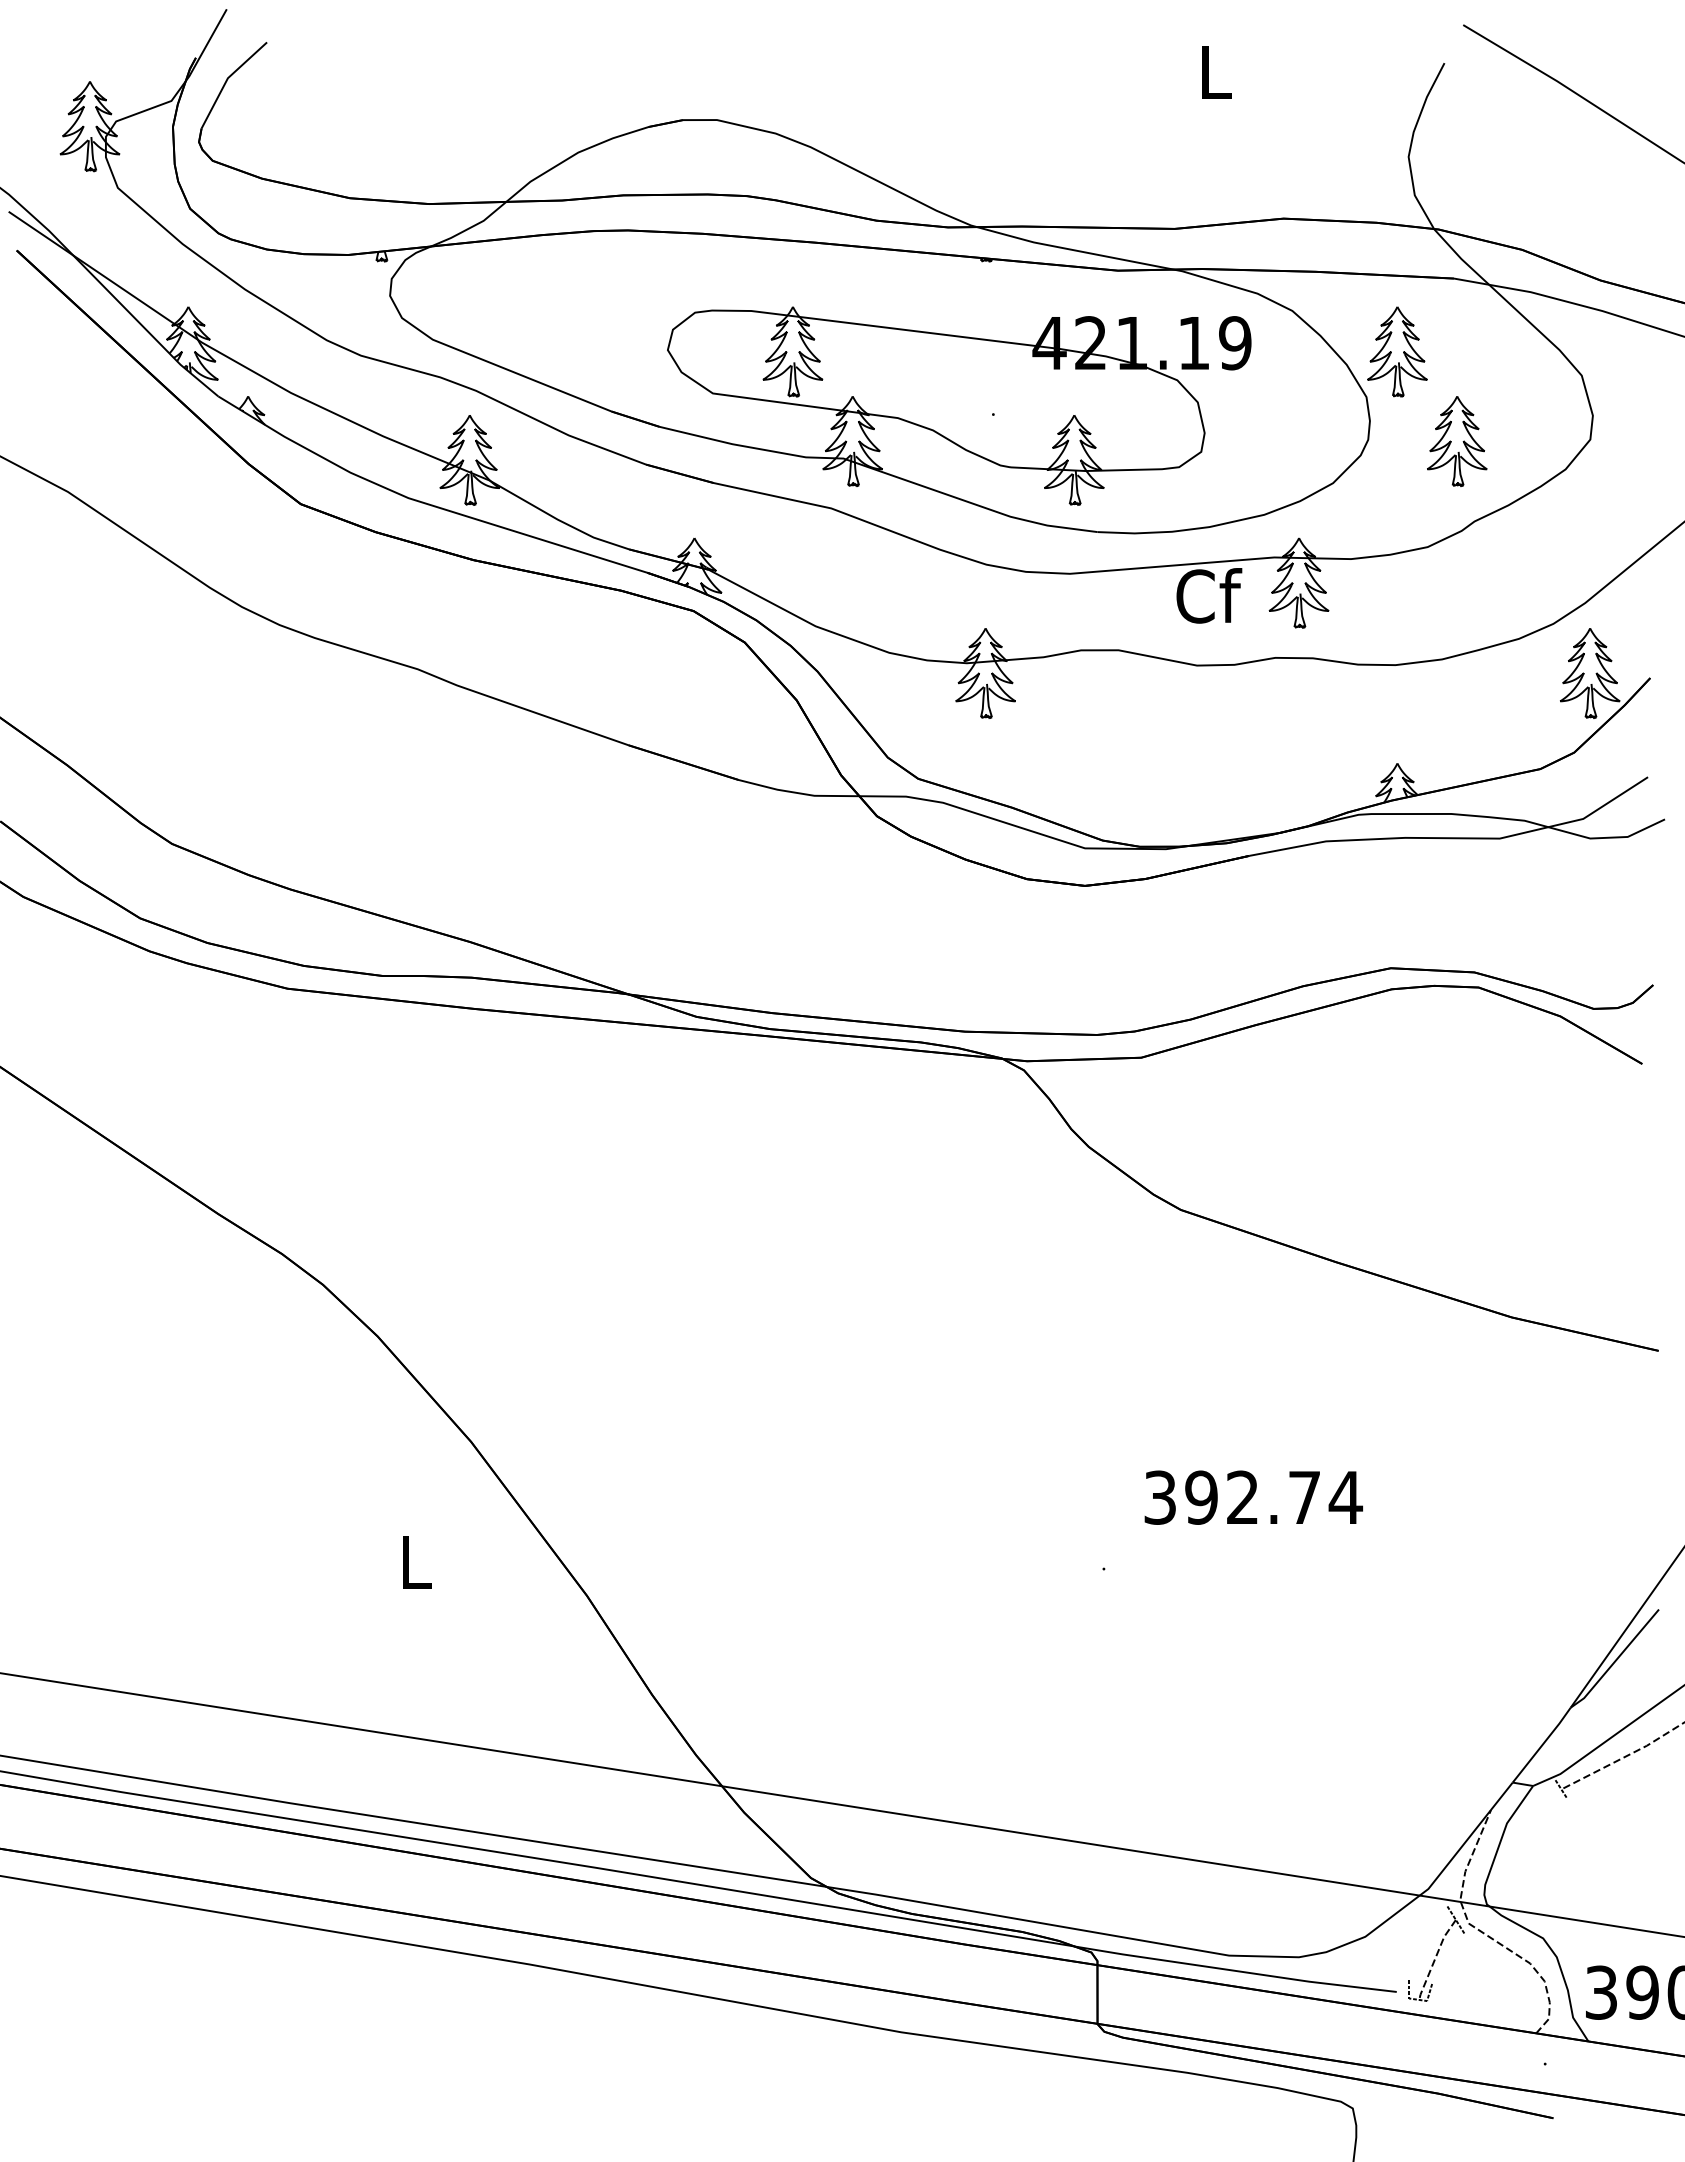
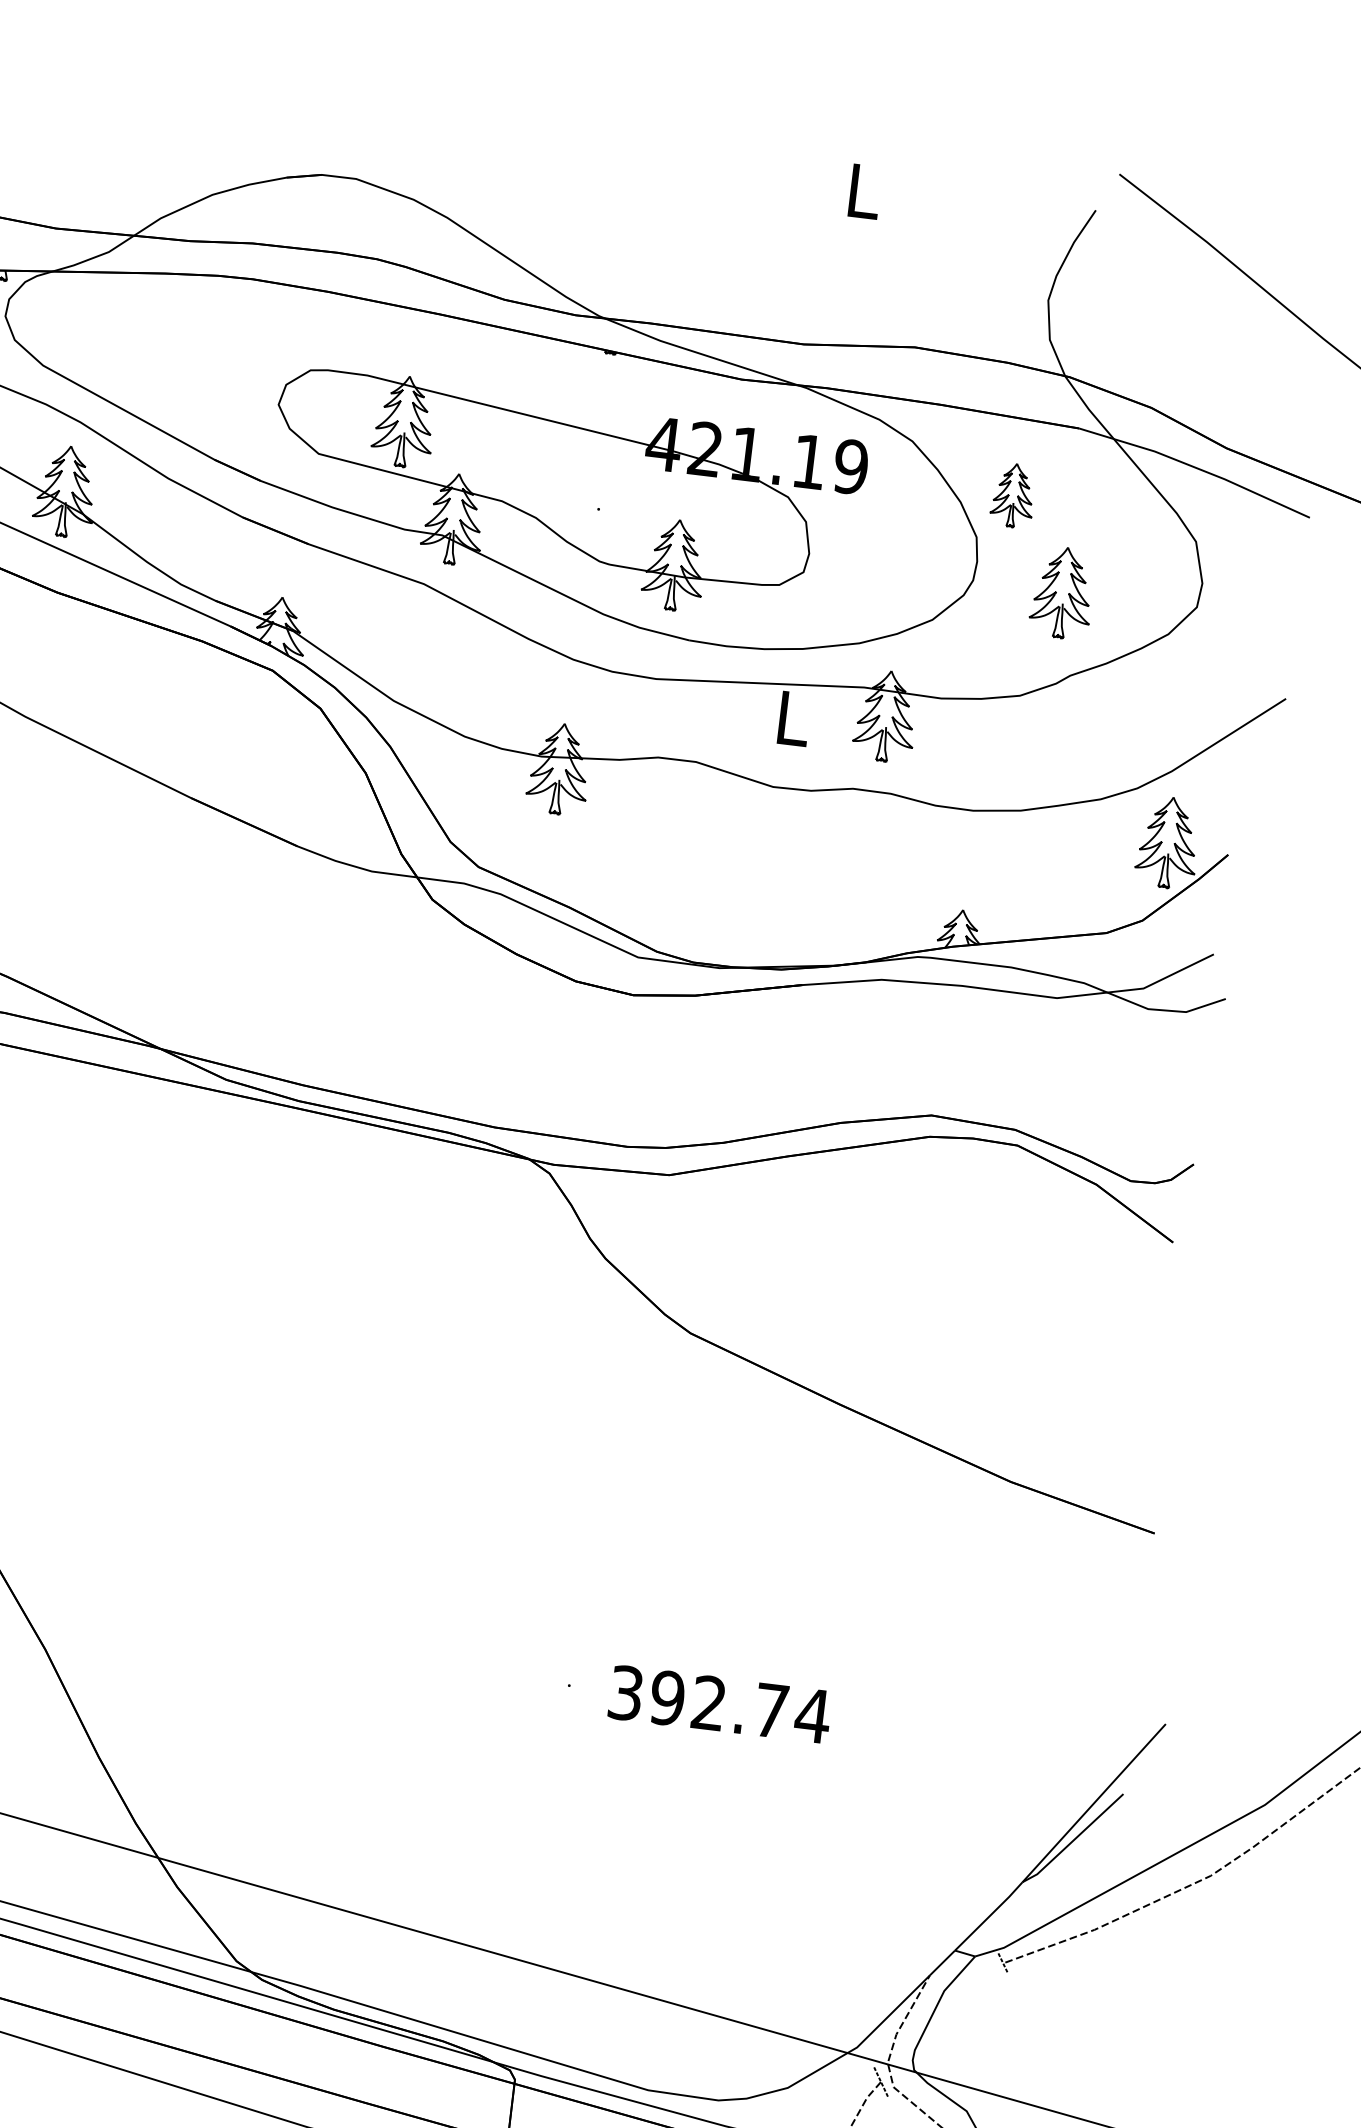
part: (1397, 351) -> (1013, 495), size x0.7
text: (1209, 595) -> (794, 717), Cf -> L
text: (1253, 1497) -> (719, 1704), moved

